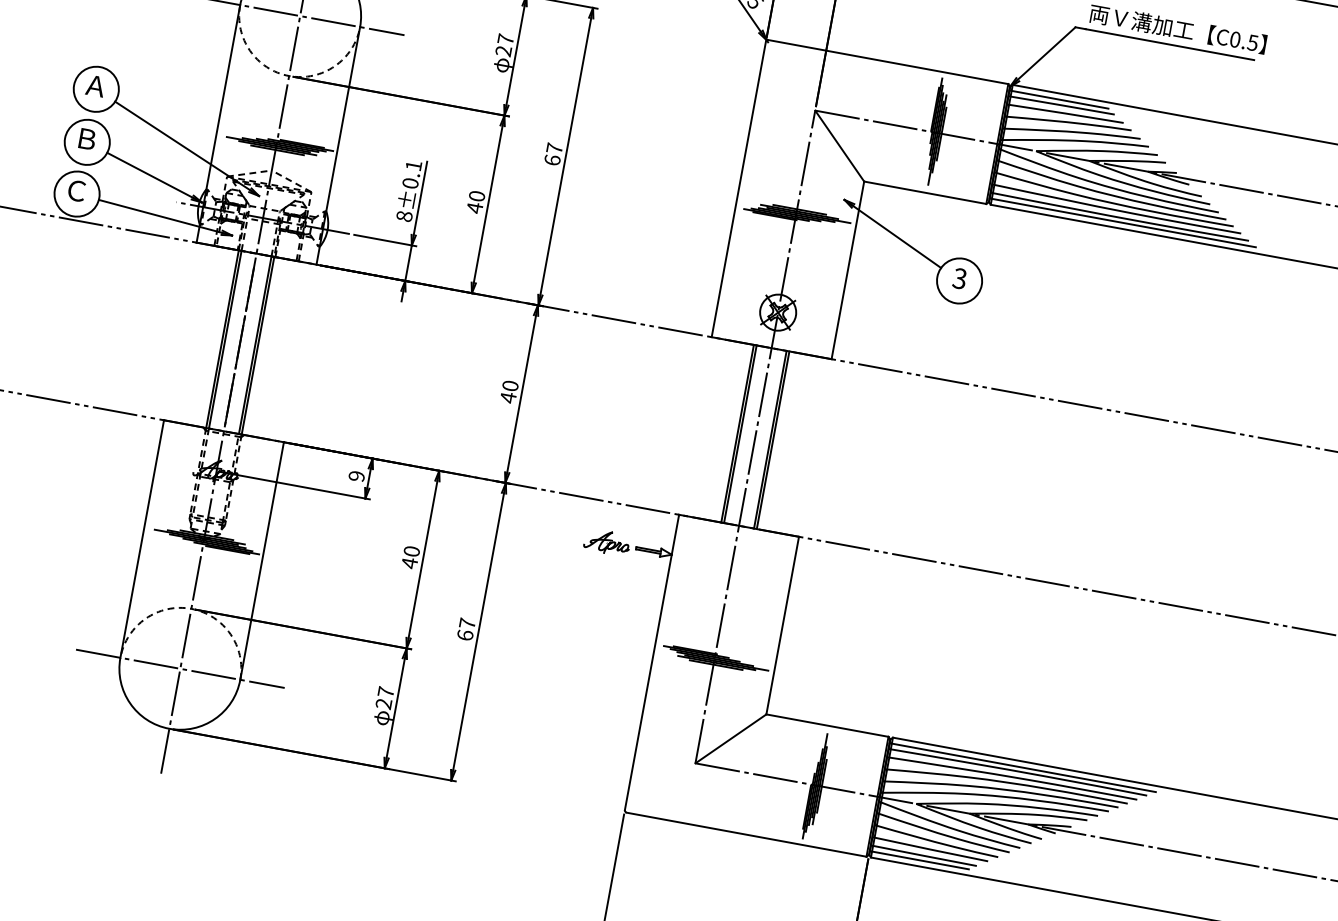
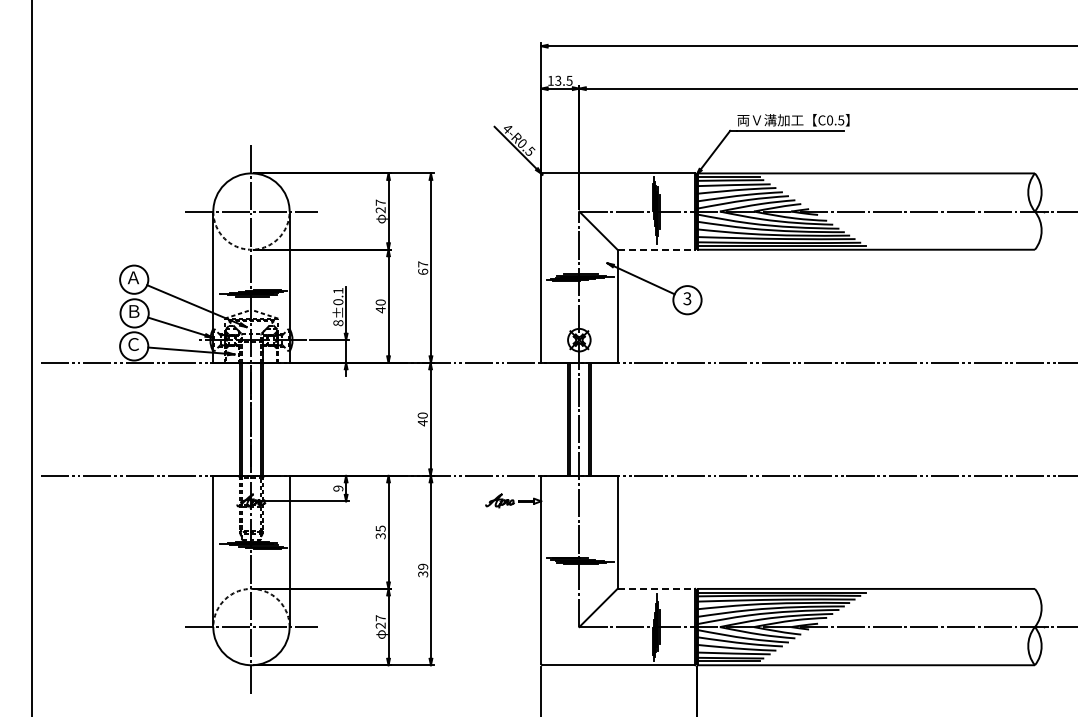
line: (925, 192) -> (656, 249), solid -> dashed
text: (410, 557) -> (380, 532), 40 -> 35
text: (466, 629) -> (423, 570), 67 -> 39
line: (827, 724) -> (656, 588), solid -> dashed

